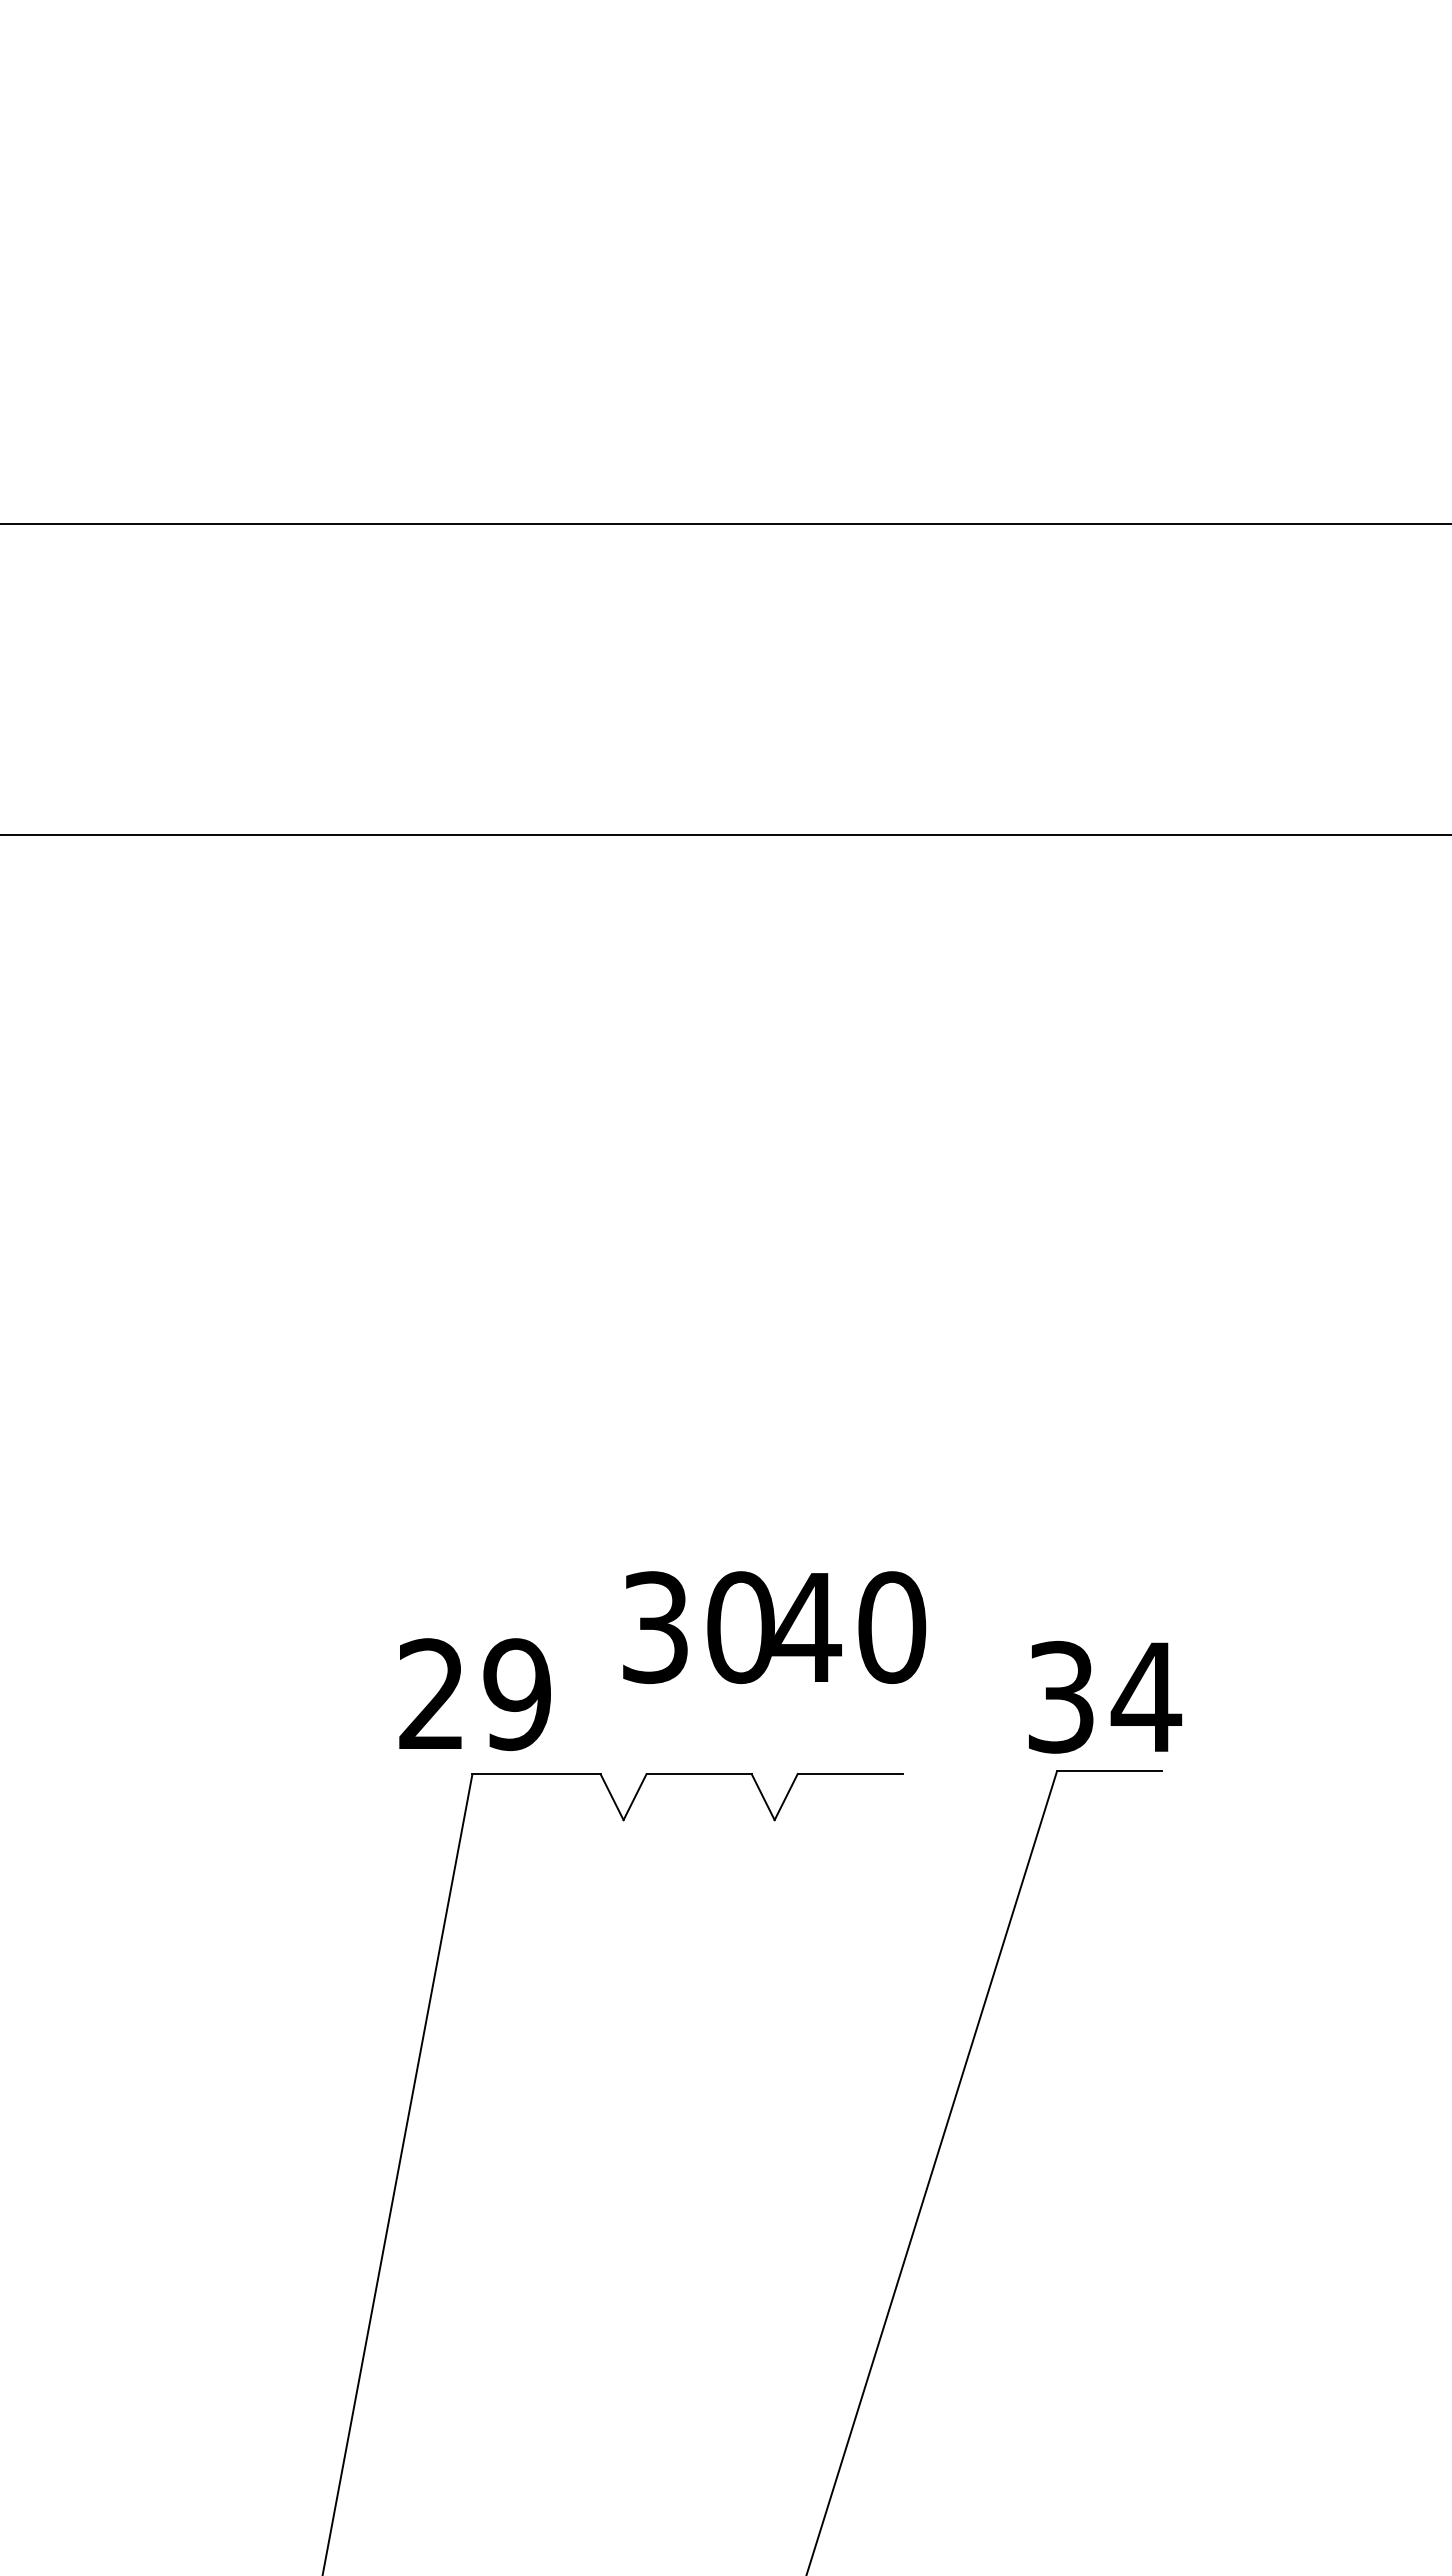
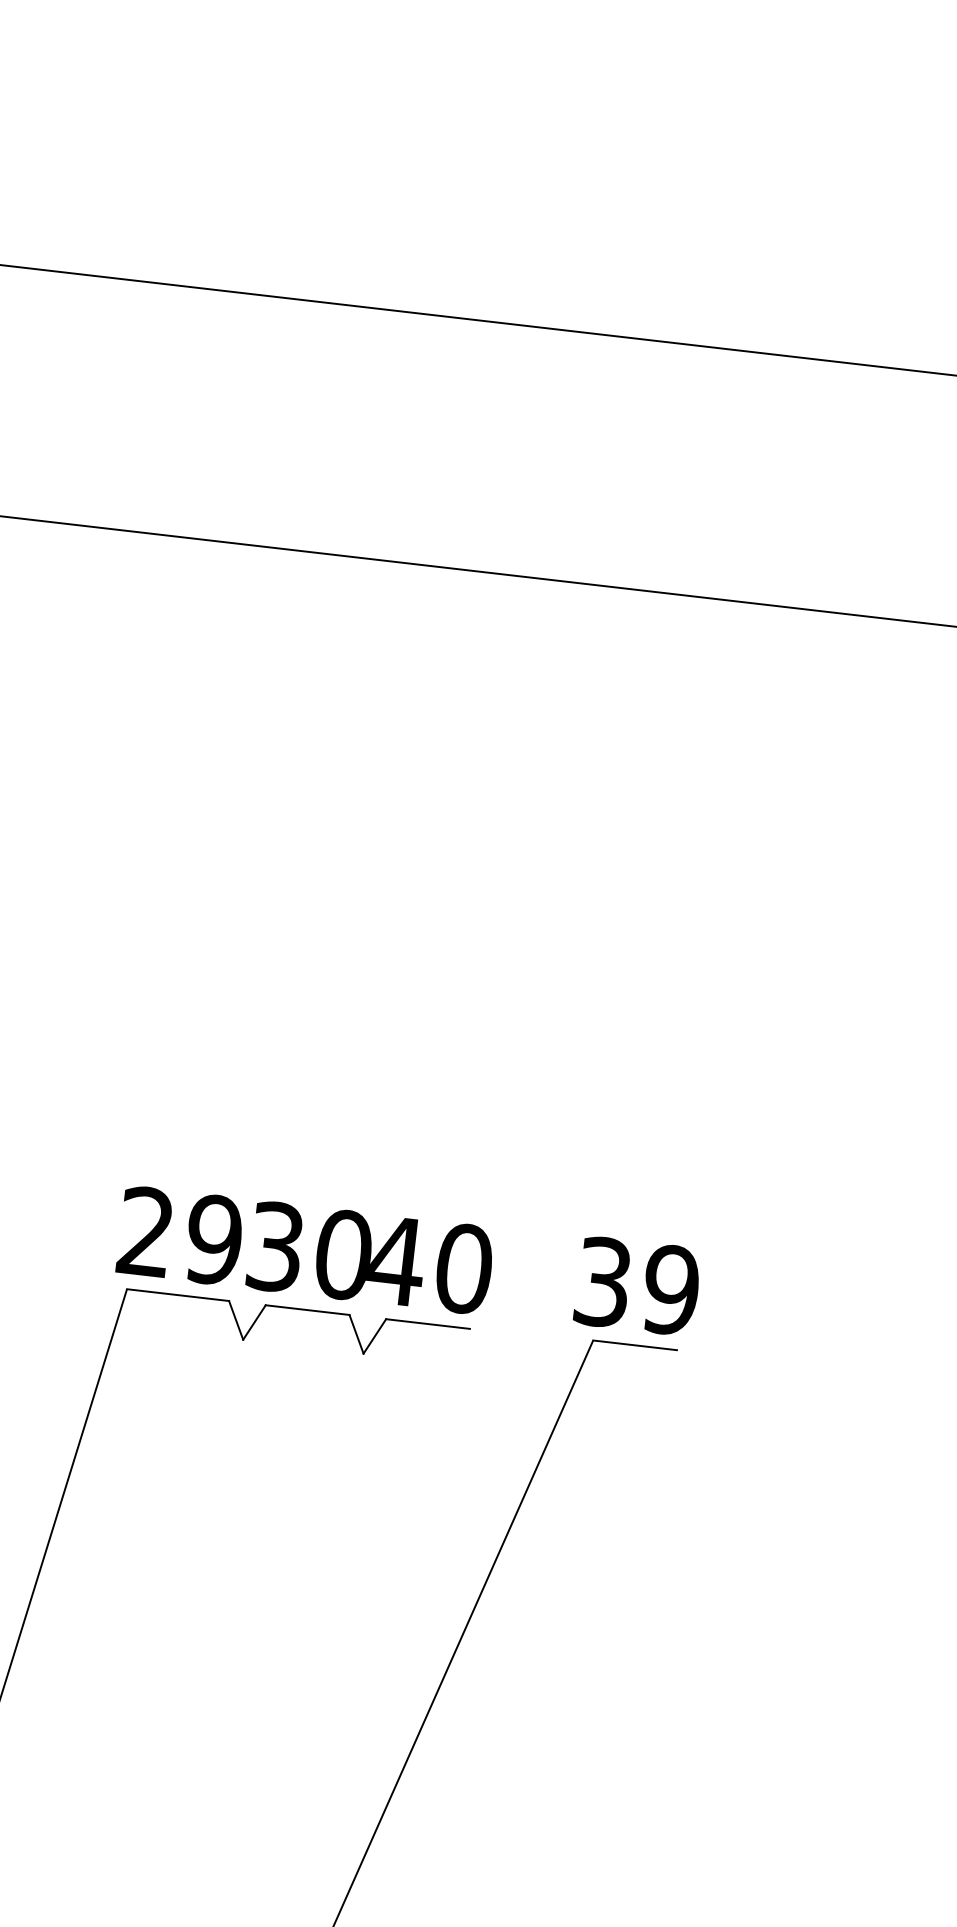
text: (774, 1627) -> (370, 1257), moved
text: (474, 1694) -> (180, 1235), moved
text: (1146, 1696) -> (671, 1289), 34 -> 39

